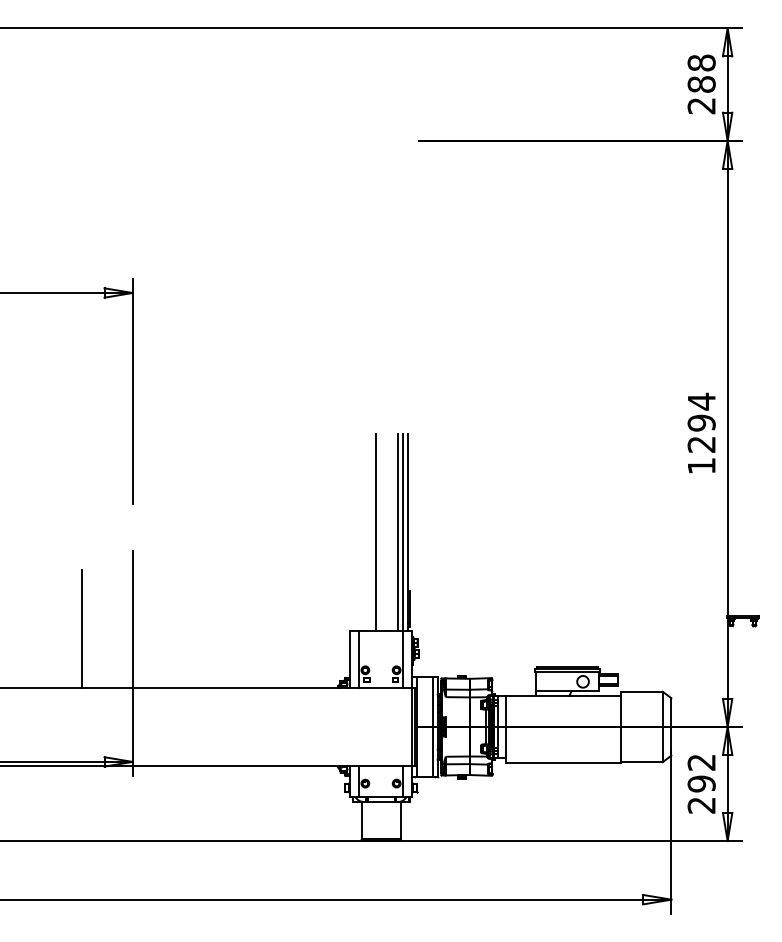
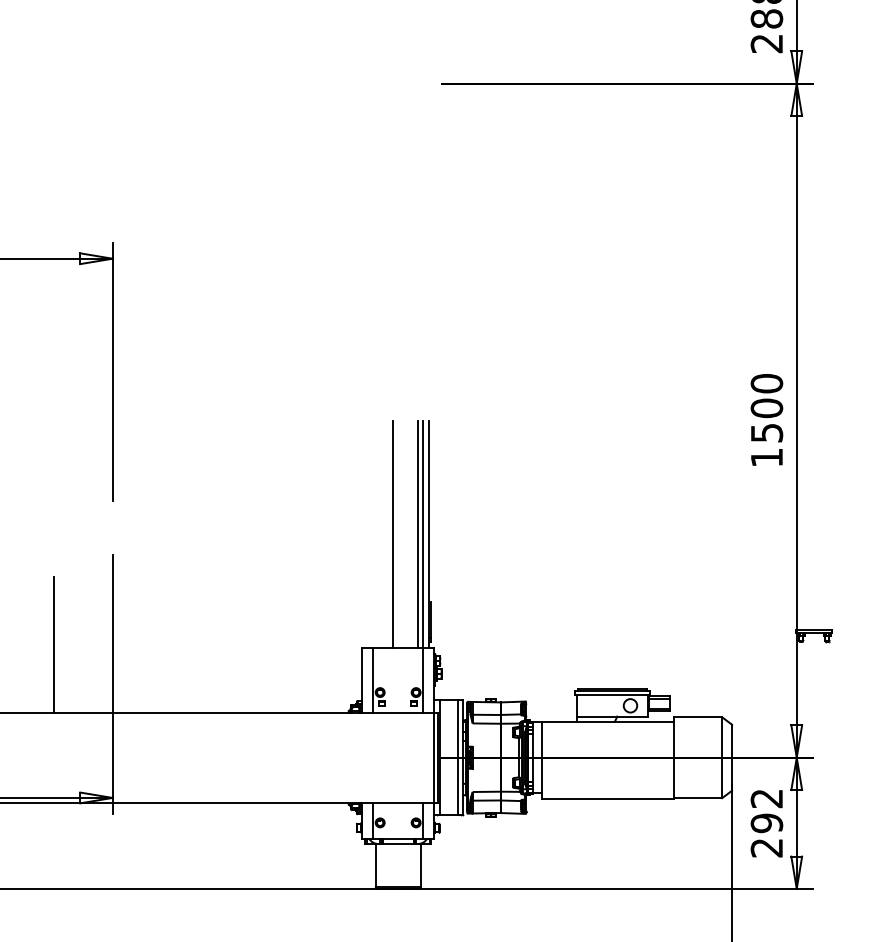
text: (701, 422) -> (766, 407), 1294 -> 1500

